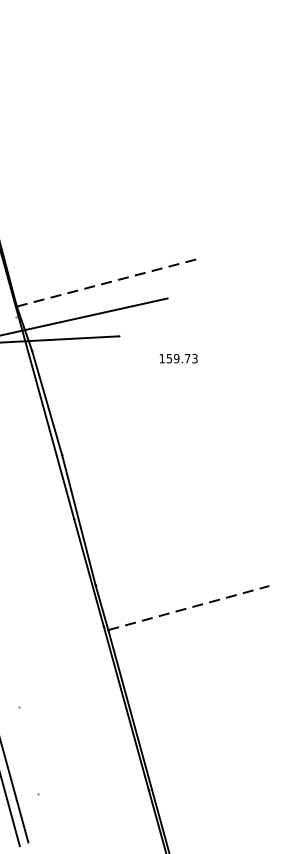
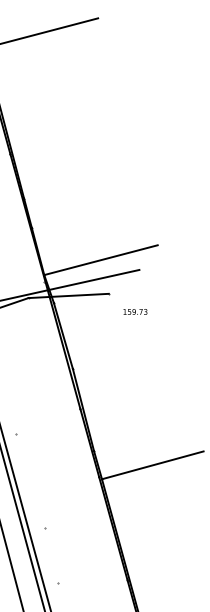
line: (107, 283) -> (101, 260), dashed -> solid
text: (178, 357) -> (135, 311), moved
line: (188, 608) -> (152, 465), dashed -> solid

